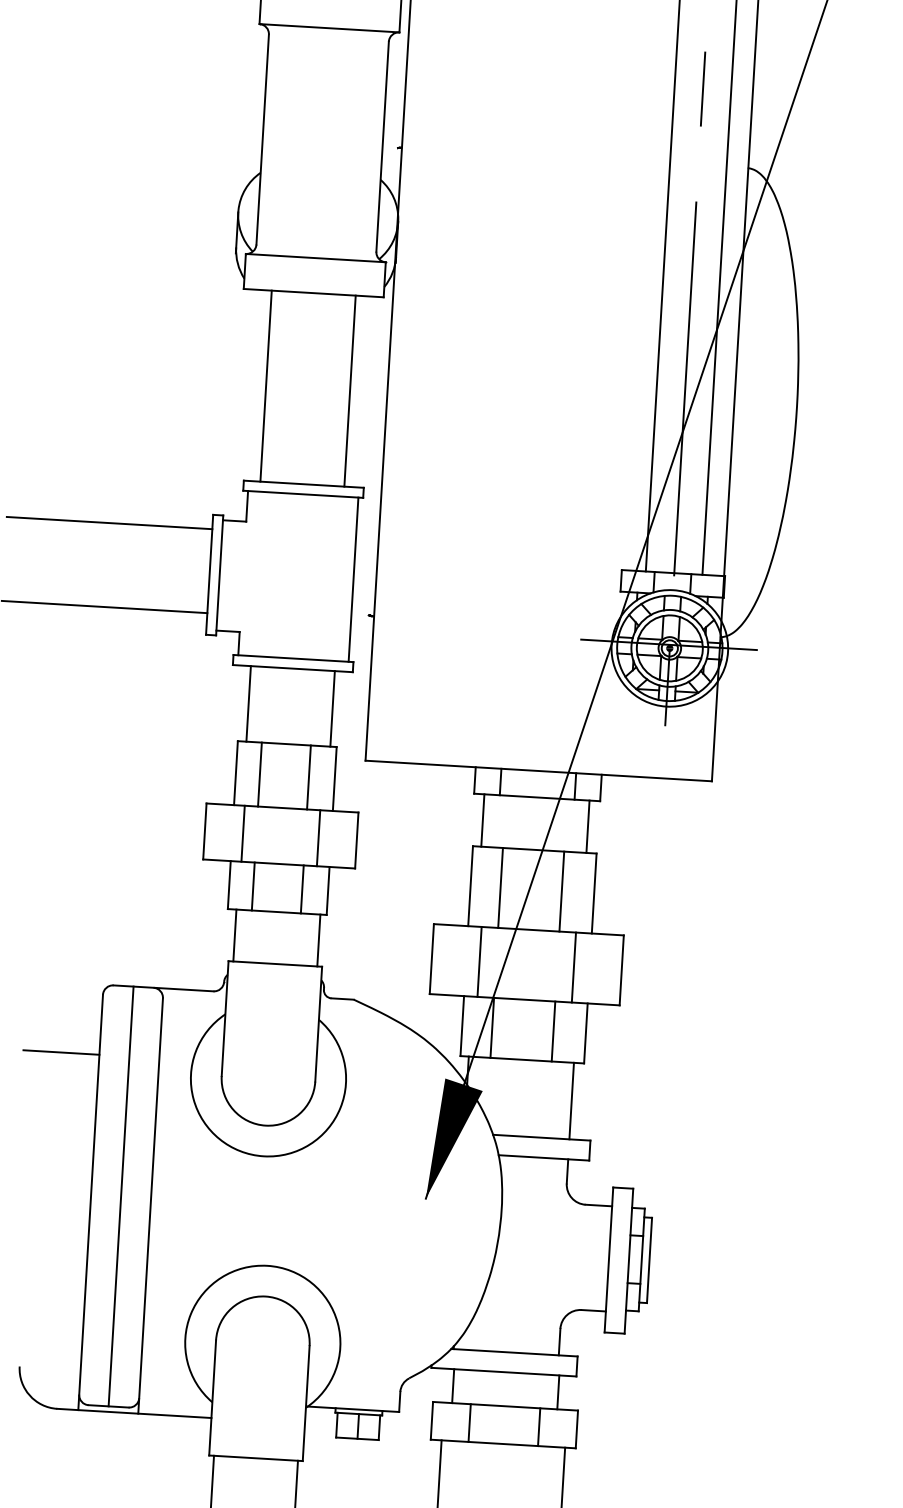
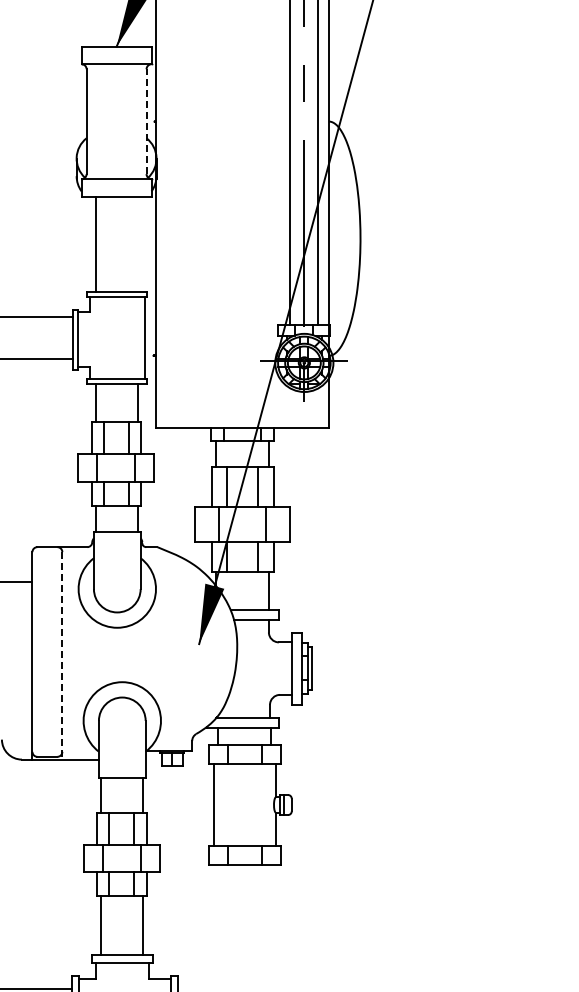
line: (382, 146) -> (146, 121), solid -> dashed
line: (349, 391) -> (137, 244), removed
line: (121, 1195) -> (47, 651), removed
line: (150, 1205) -> (62, 655), solid -> dashed

